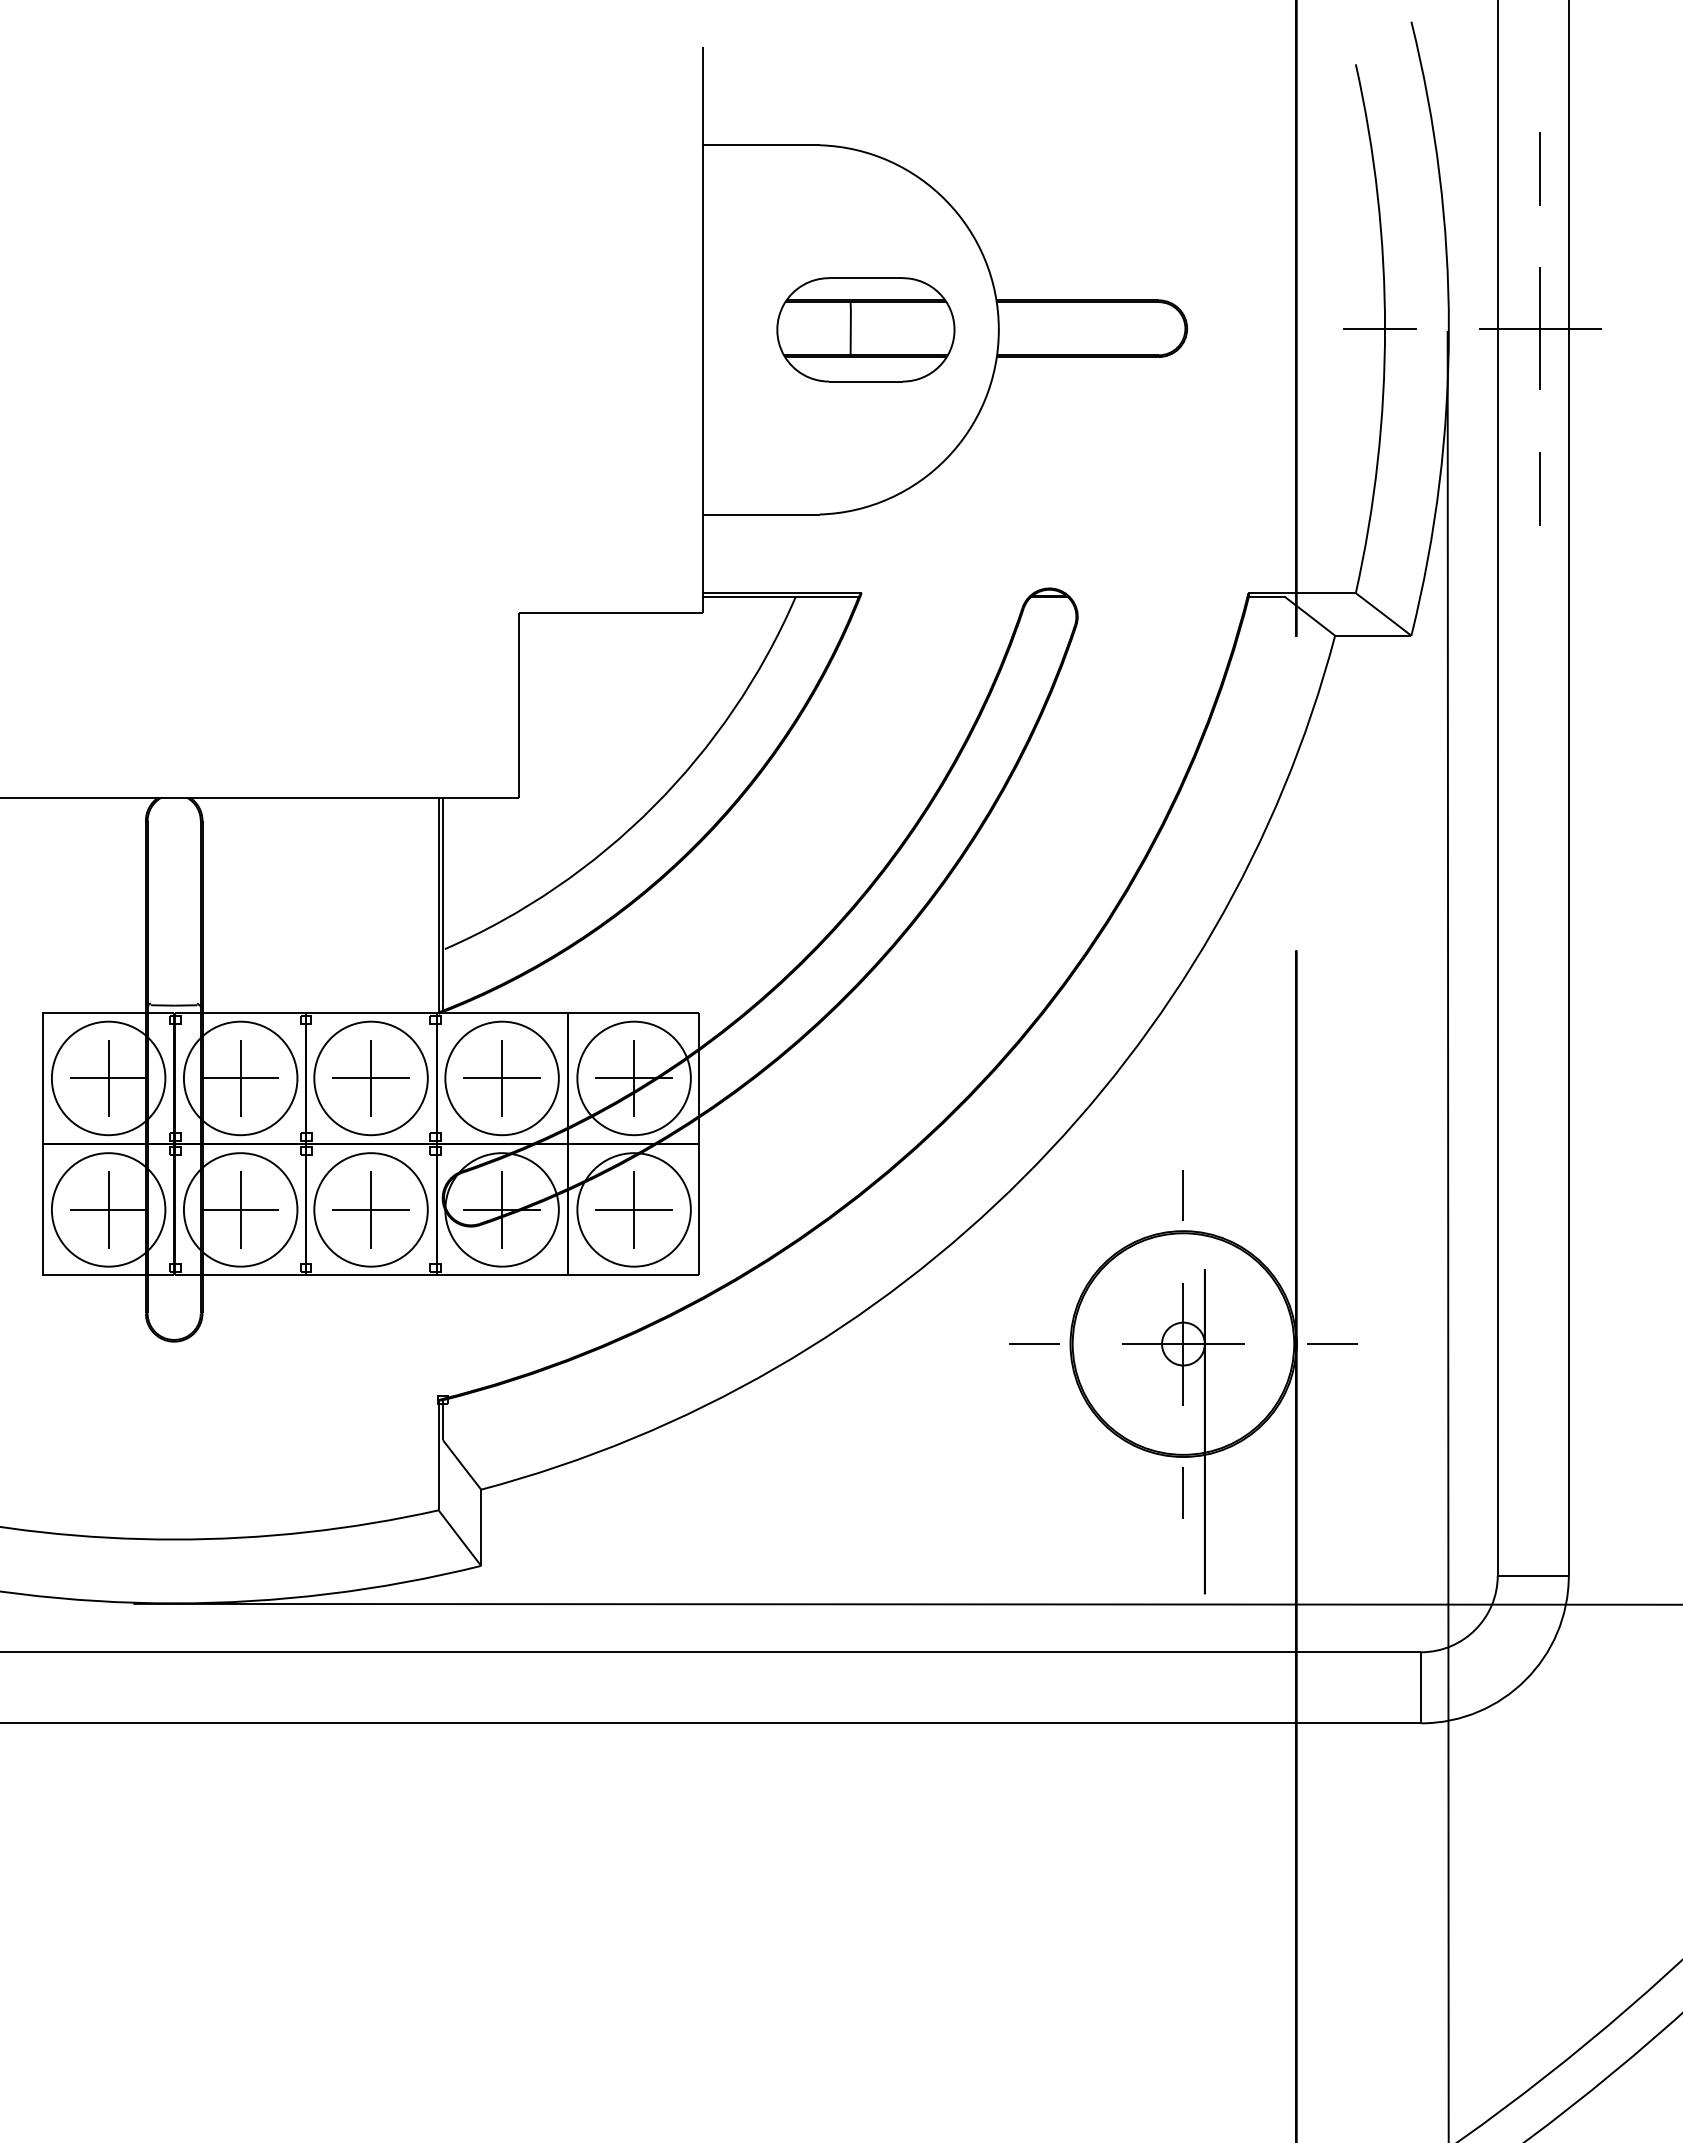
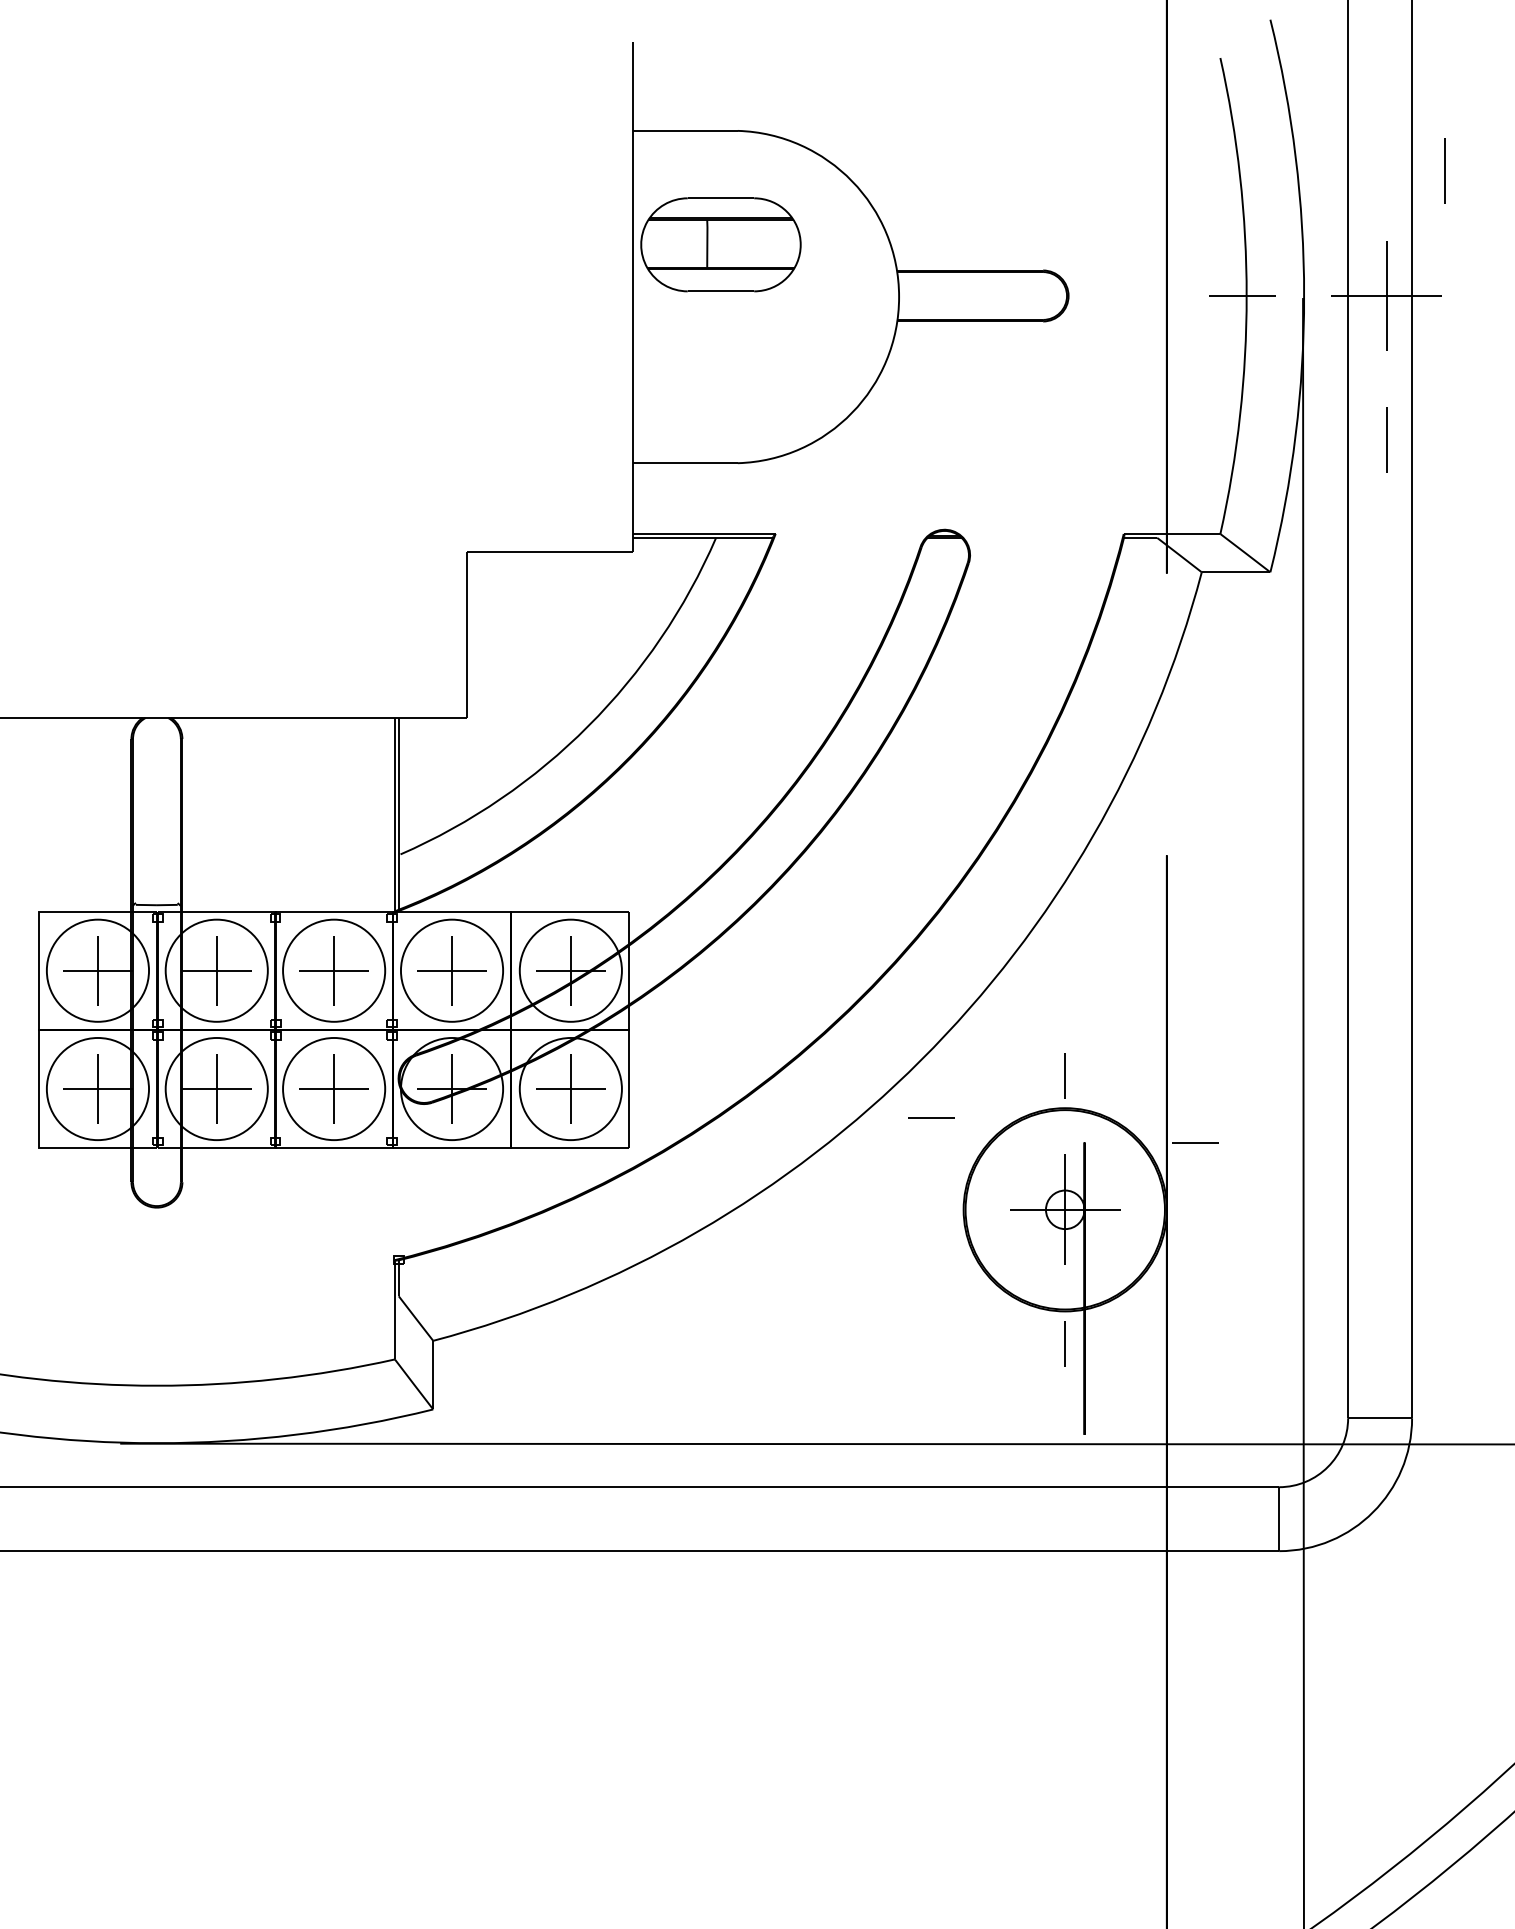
line: (1539, 168) -> (1444, 170), moved
part: (865, 329) -> (720, 244), moved
line: (1034, 1343) -> (931, 1117), moved
line: (1332, 1343) -> (1195, 1142), moved

